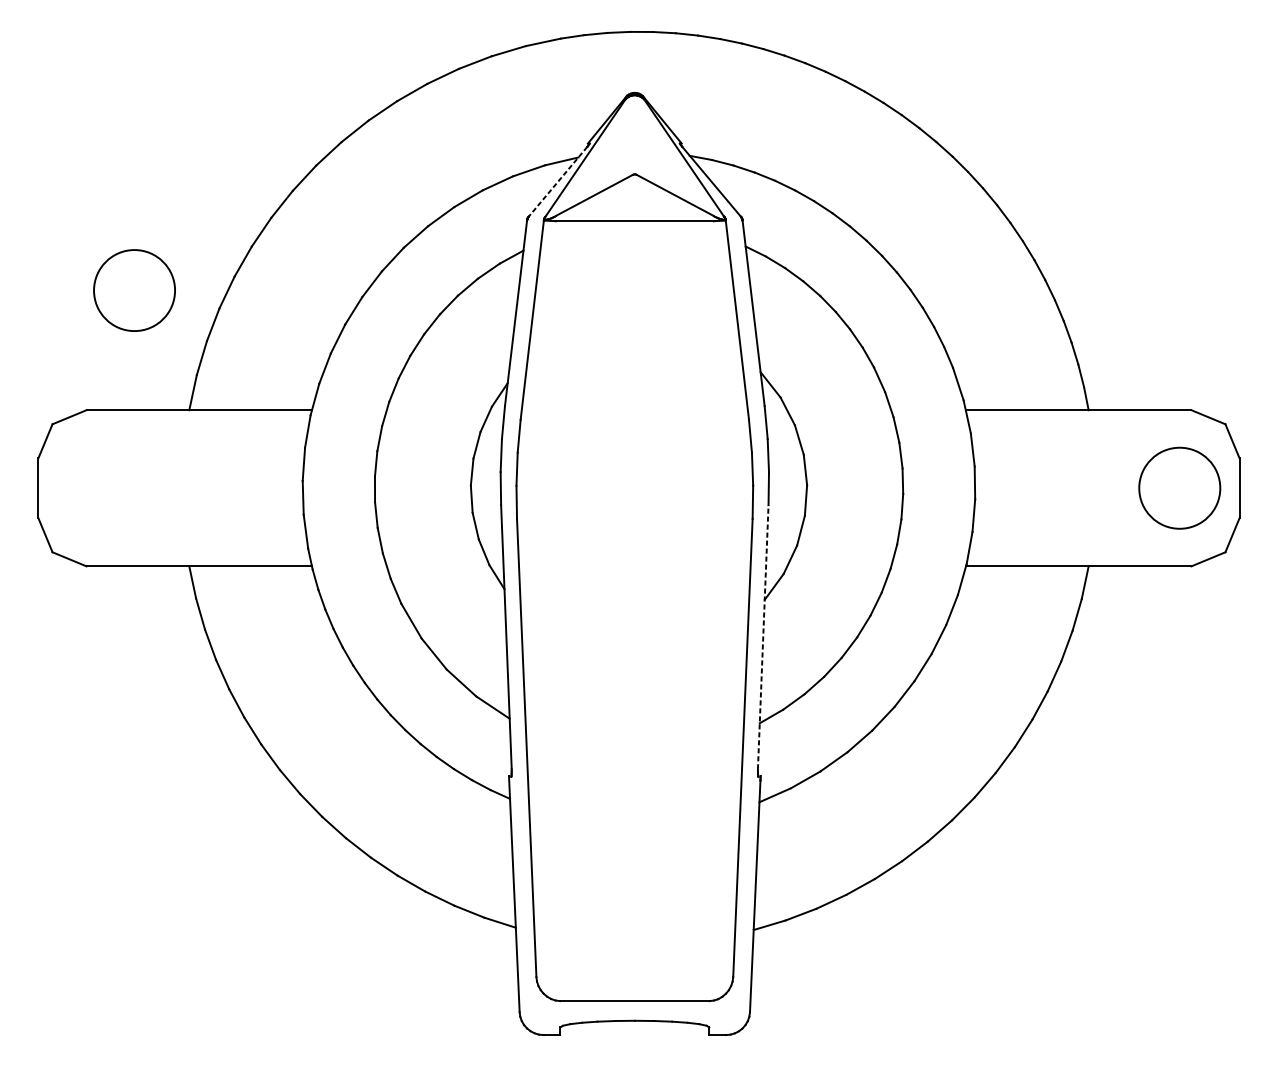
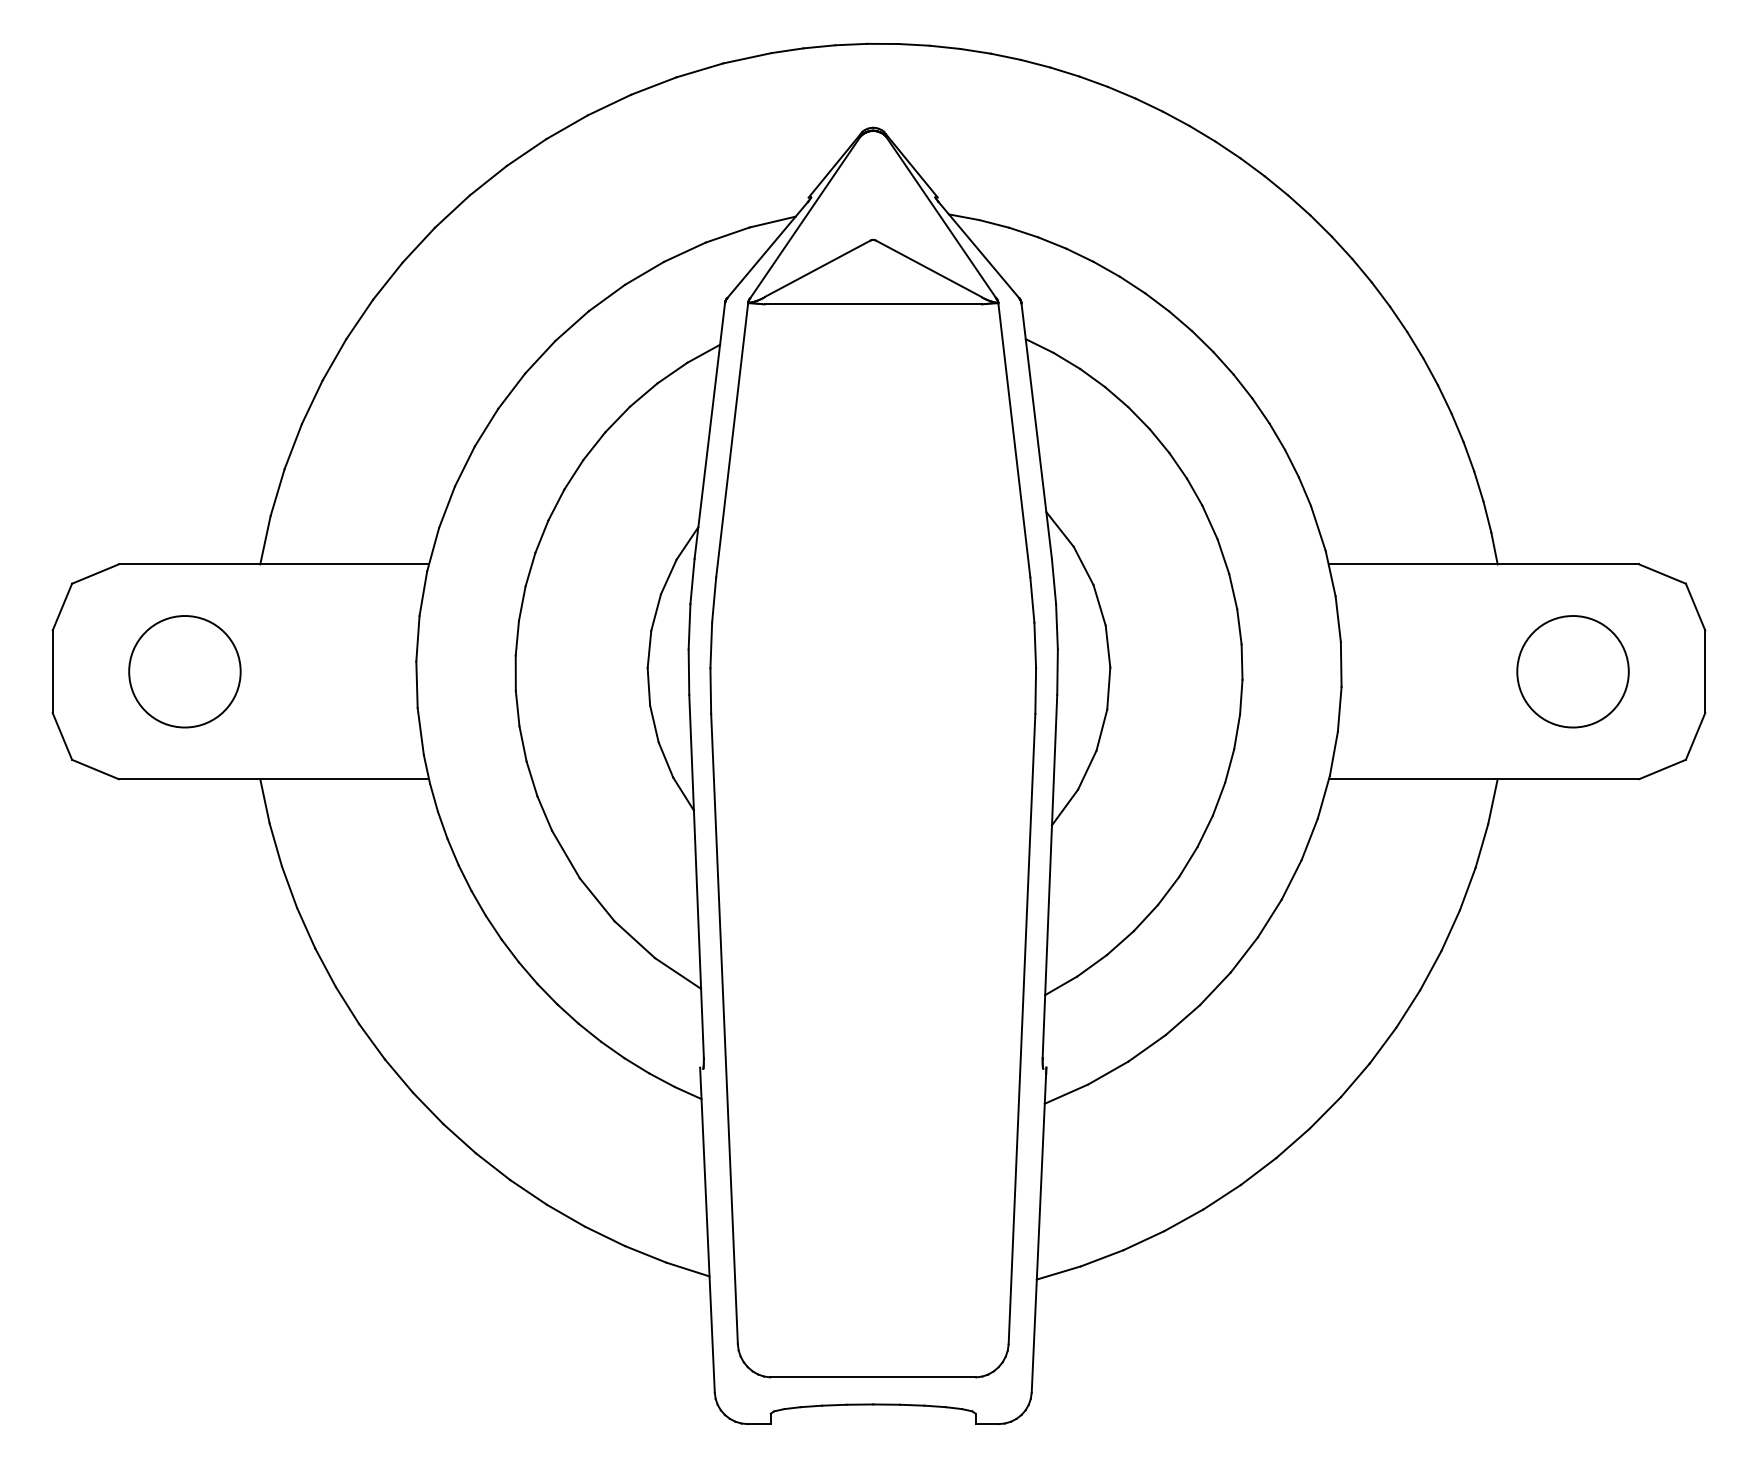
line: (557, 182) -> (767, 250), dashed -> solid
circle: (134, 290) -> (184, 671), moved
circle: (1179, 488) -> (1572, 671), moved
line: (762, 637) -> (1049, 876), dashed -> solid

